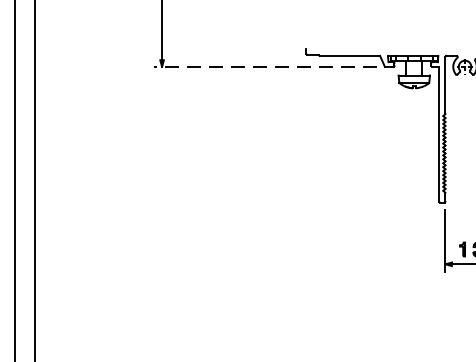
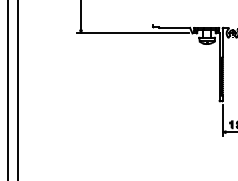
line: (264, 67) -> (132, 33), dashed -> solid

